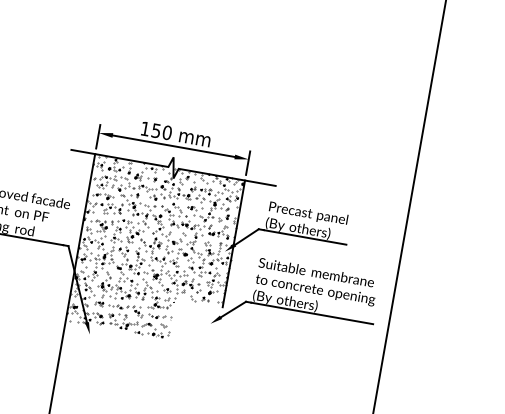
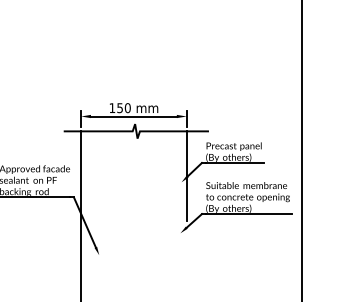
hatch: (154, 249) -> (133, 189), removed

